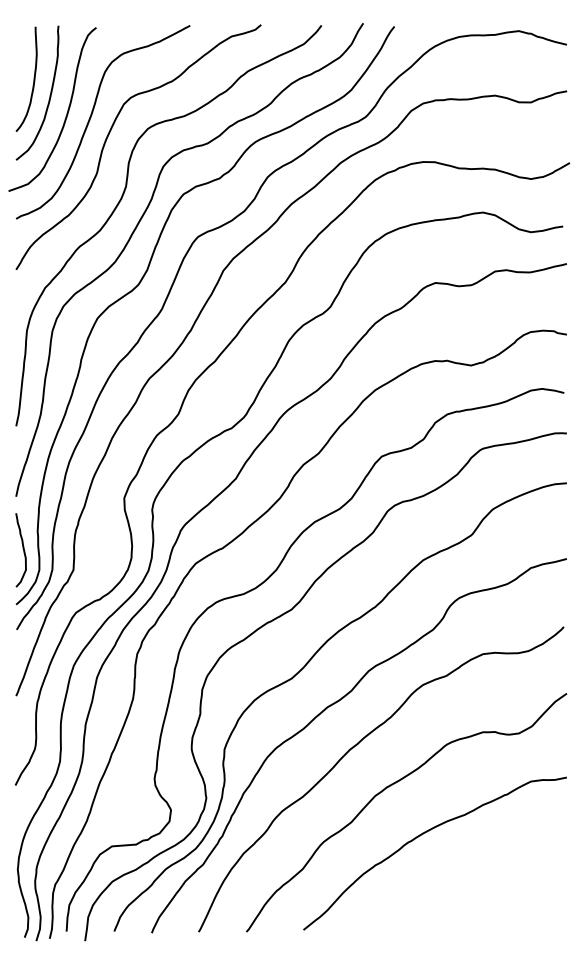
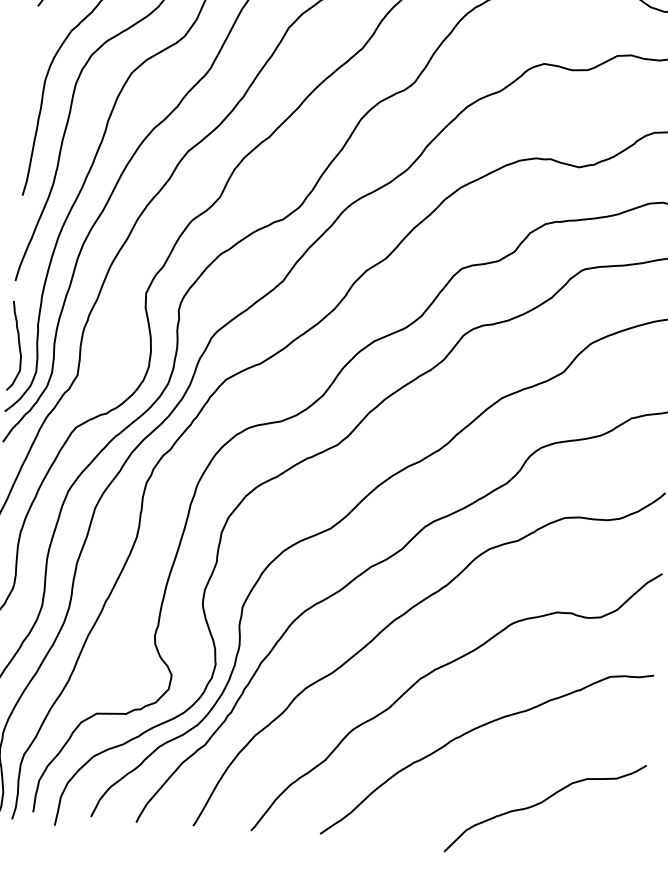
curve: (483, 890) -> (541, 804), added

